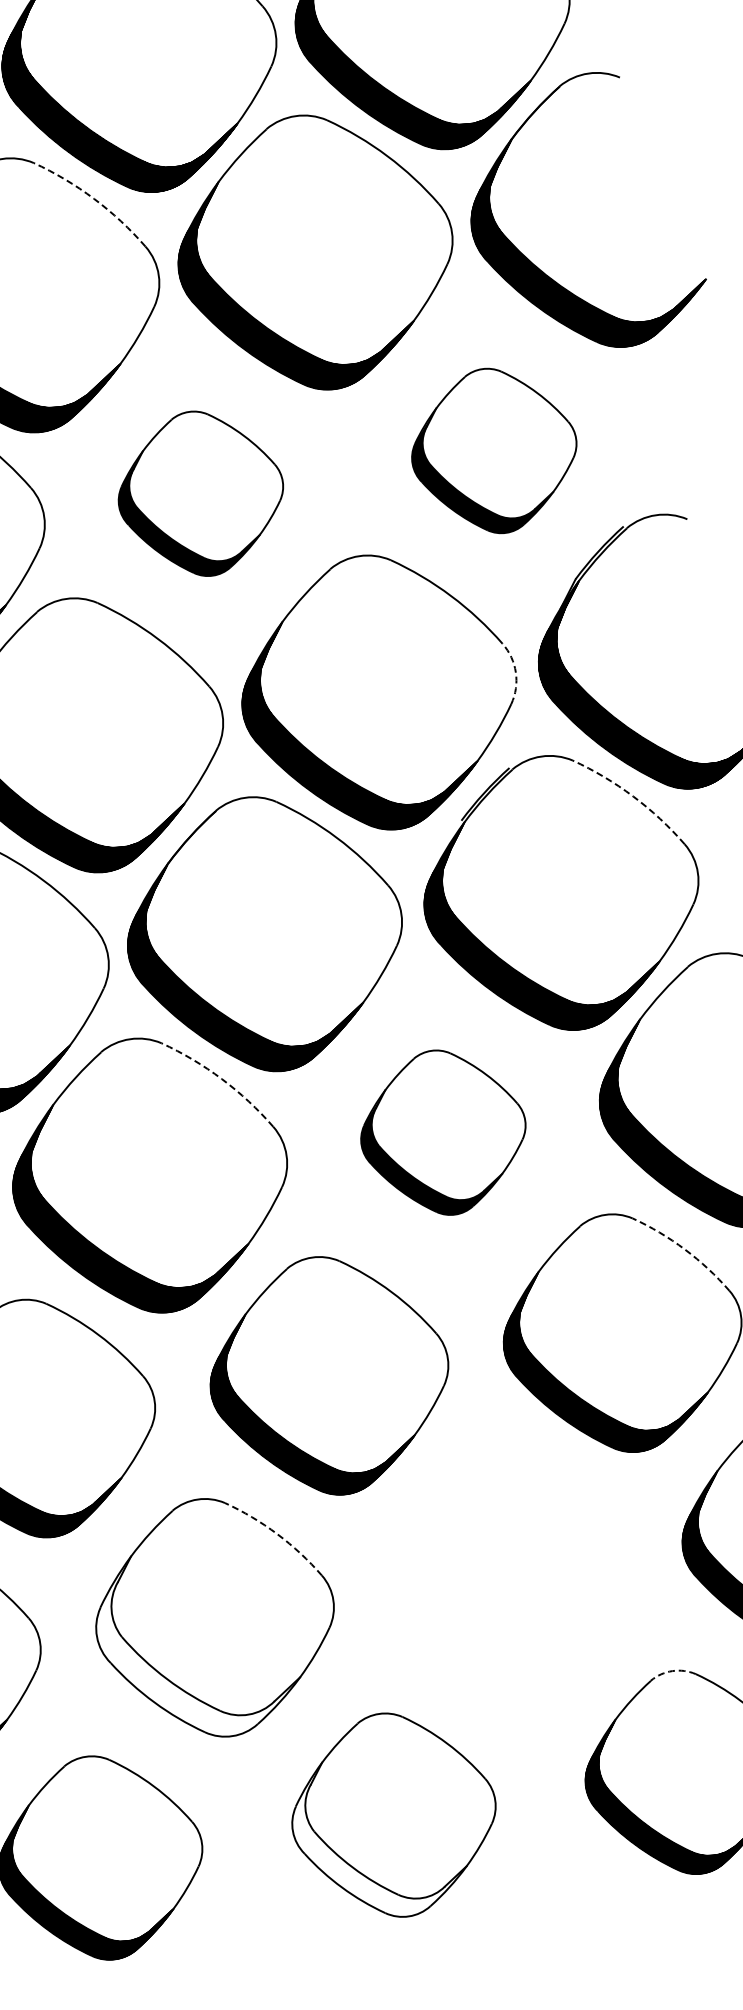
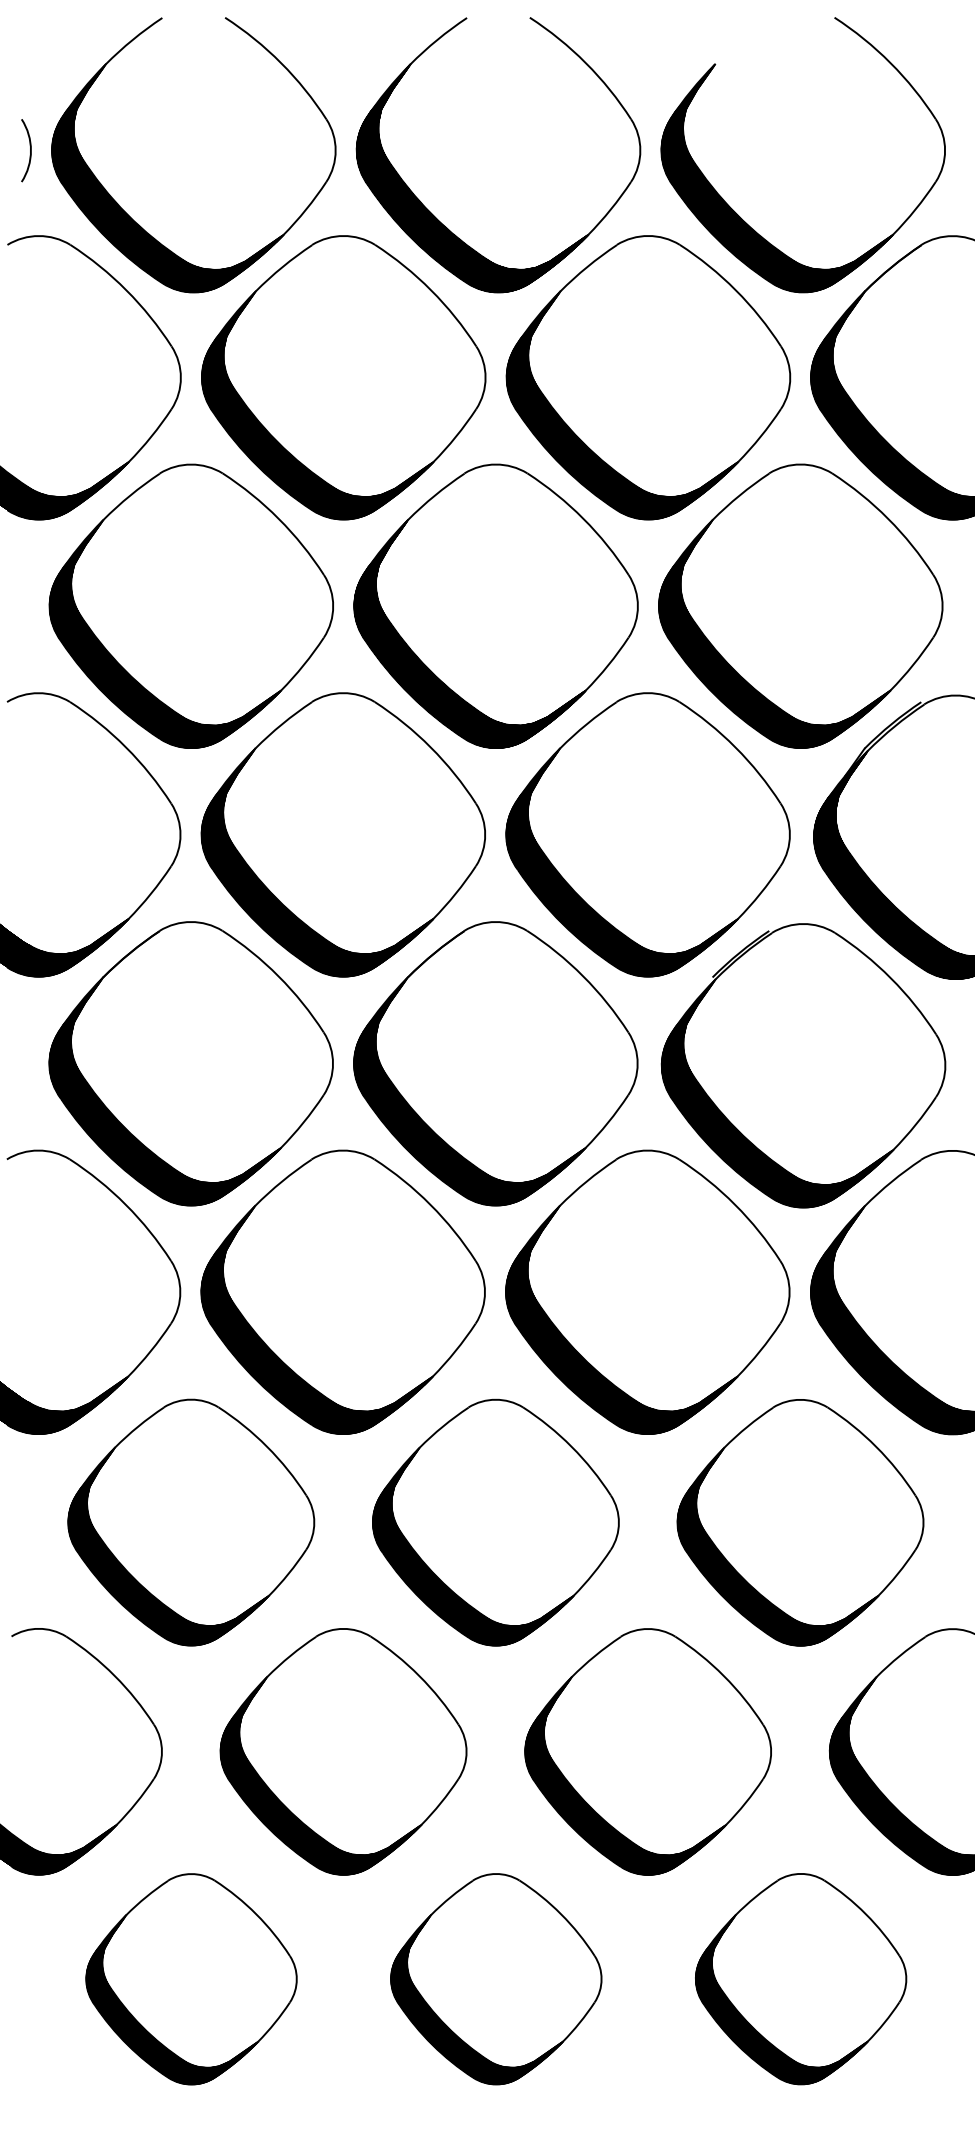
arc: (94, 199) -> (431, 290), dashed -> solid
part: (493, 450) -> (800, 605), size x1.67
part: (200, 493) -> (495, 605), size x1.67
arc: (515, 672) -> (789, 834), dashed -> solid
arc: (632, 796) -> (890, 978), dashed -> solid
arc: (221, 1078) -> (430, 1204), dashed -> solid
part: (442, 1132) -> (647, 1291), size x1.67
arc: (685, 1249) -> (876, 1446), dashed -> solid
arc: (277, 1533) -> (419, 1675), dashed -> solid
part: (507, 1574) -> (647, 1751), added
hatch: (196, 1643) -> (320, 1775), added
arc: (671, 1670) -> (800, 1873), dashed -> solid
hatch: (377, 1837) -> (476, 1999), added

